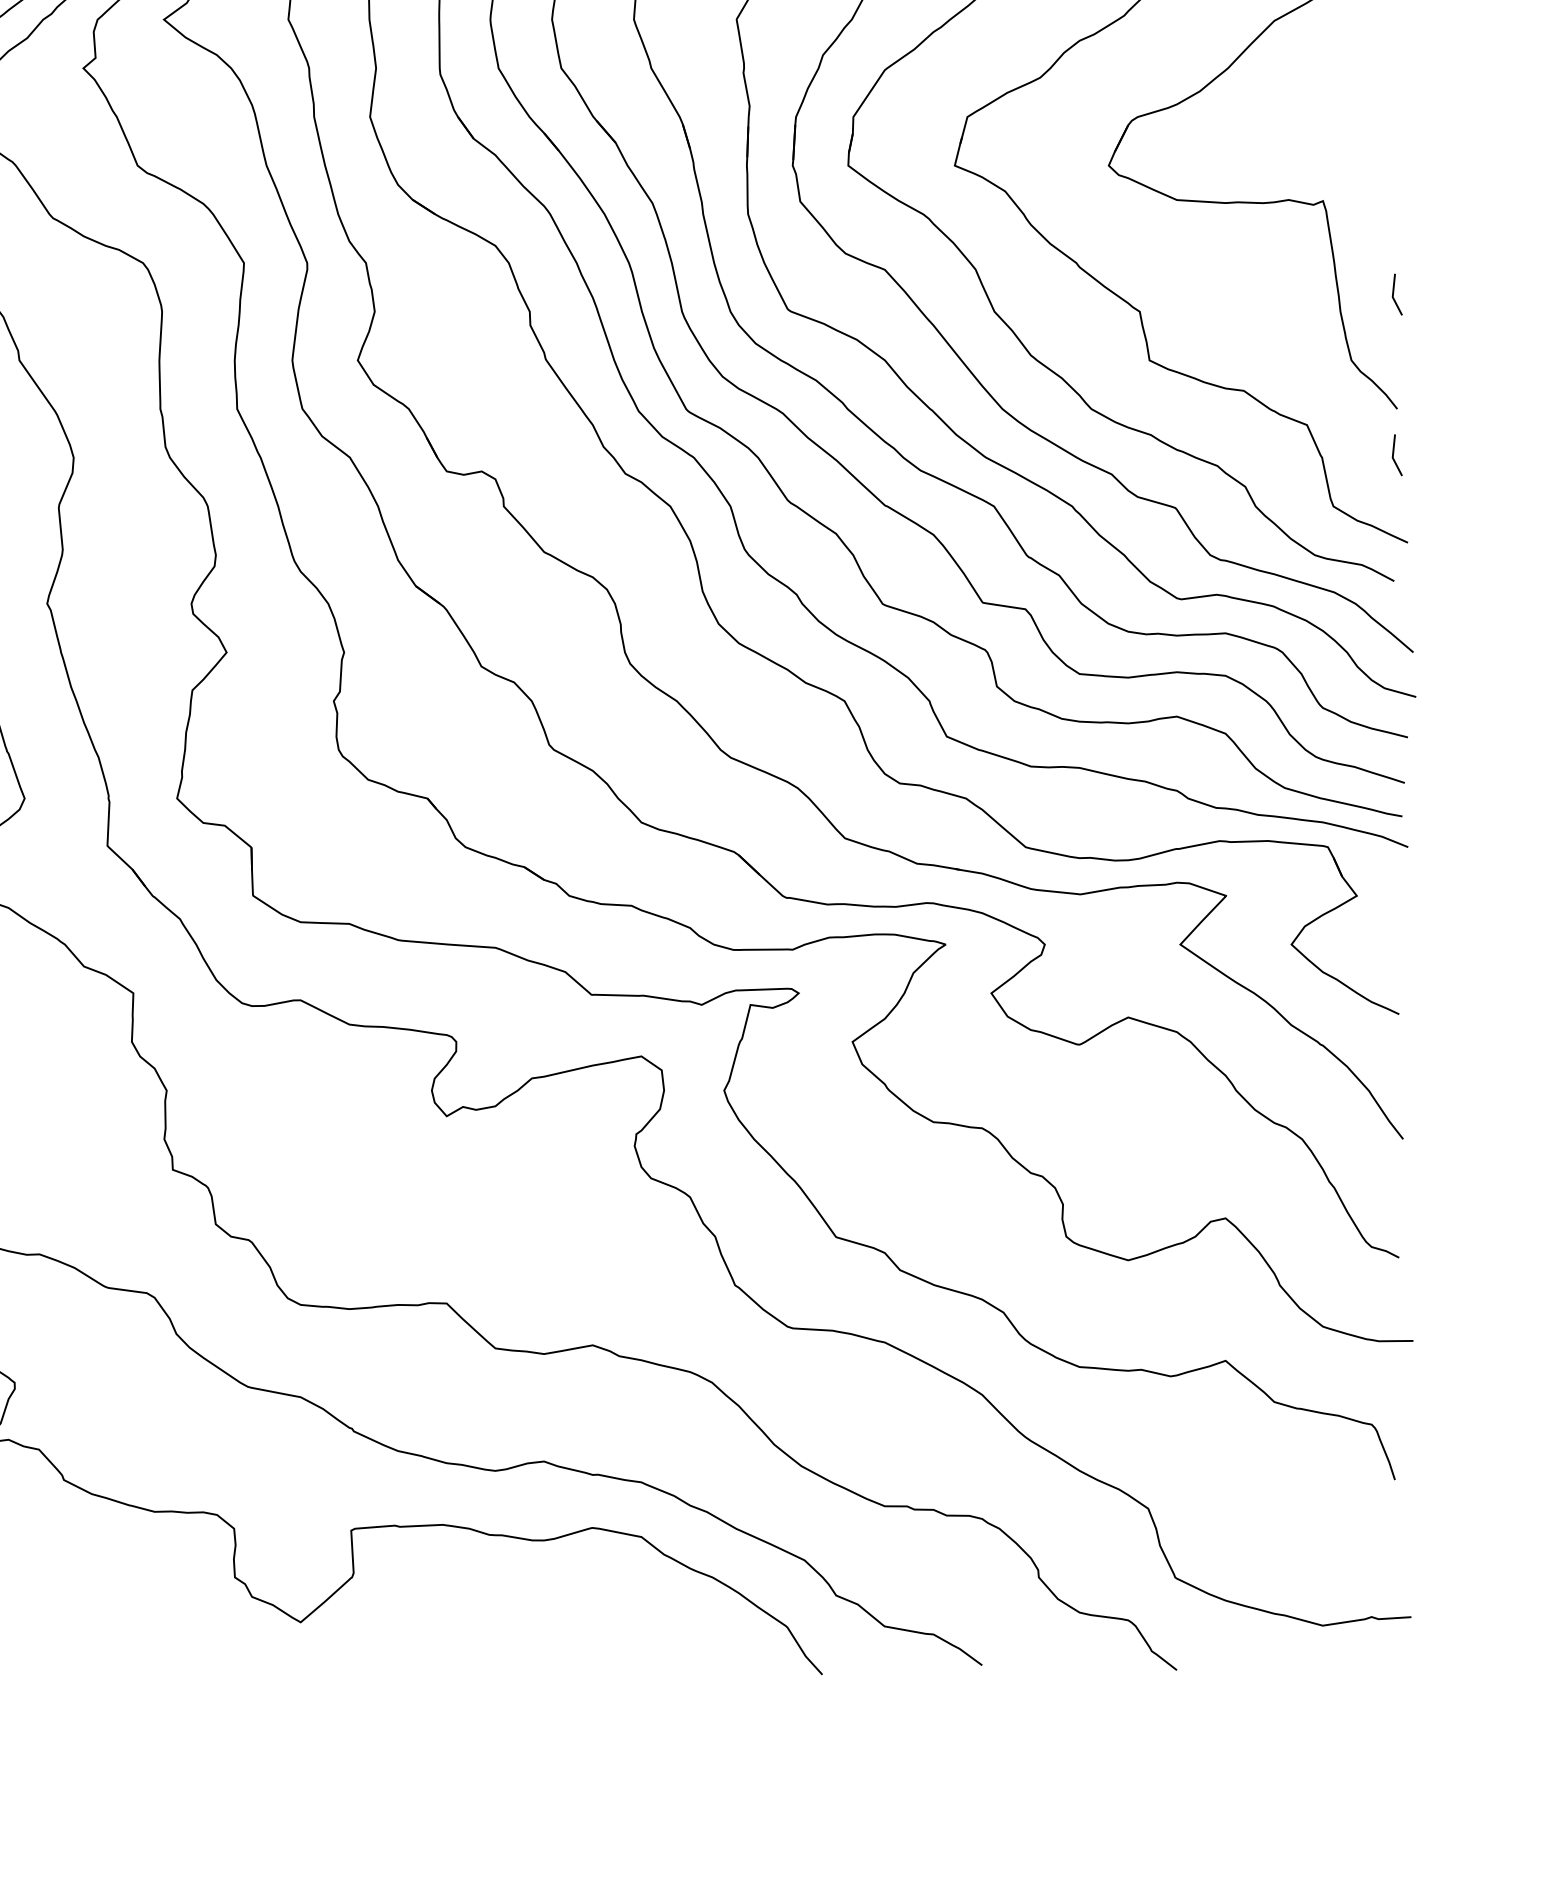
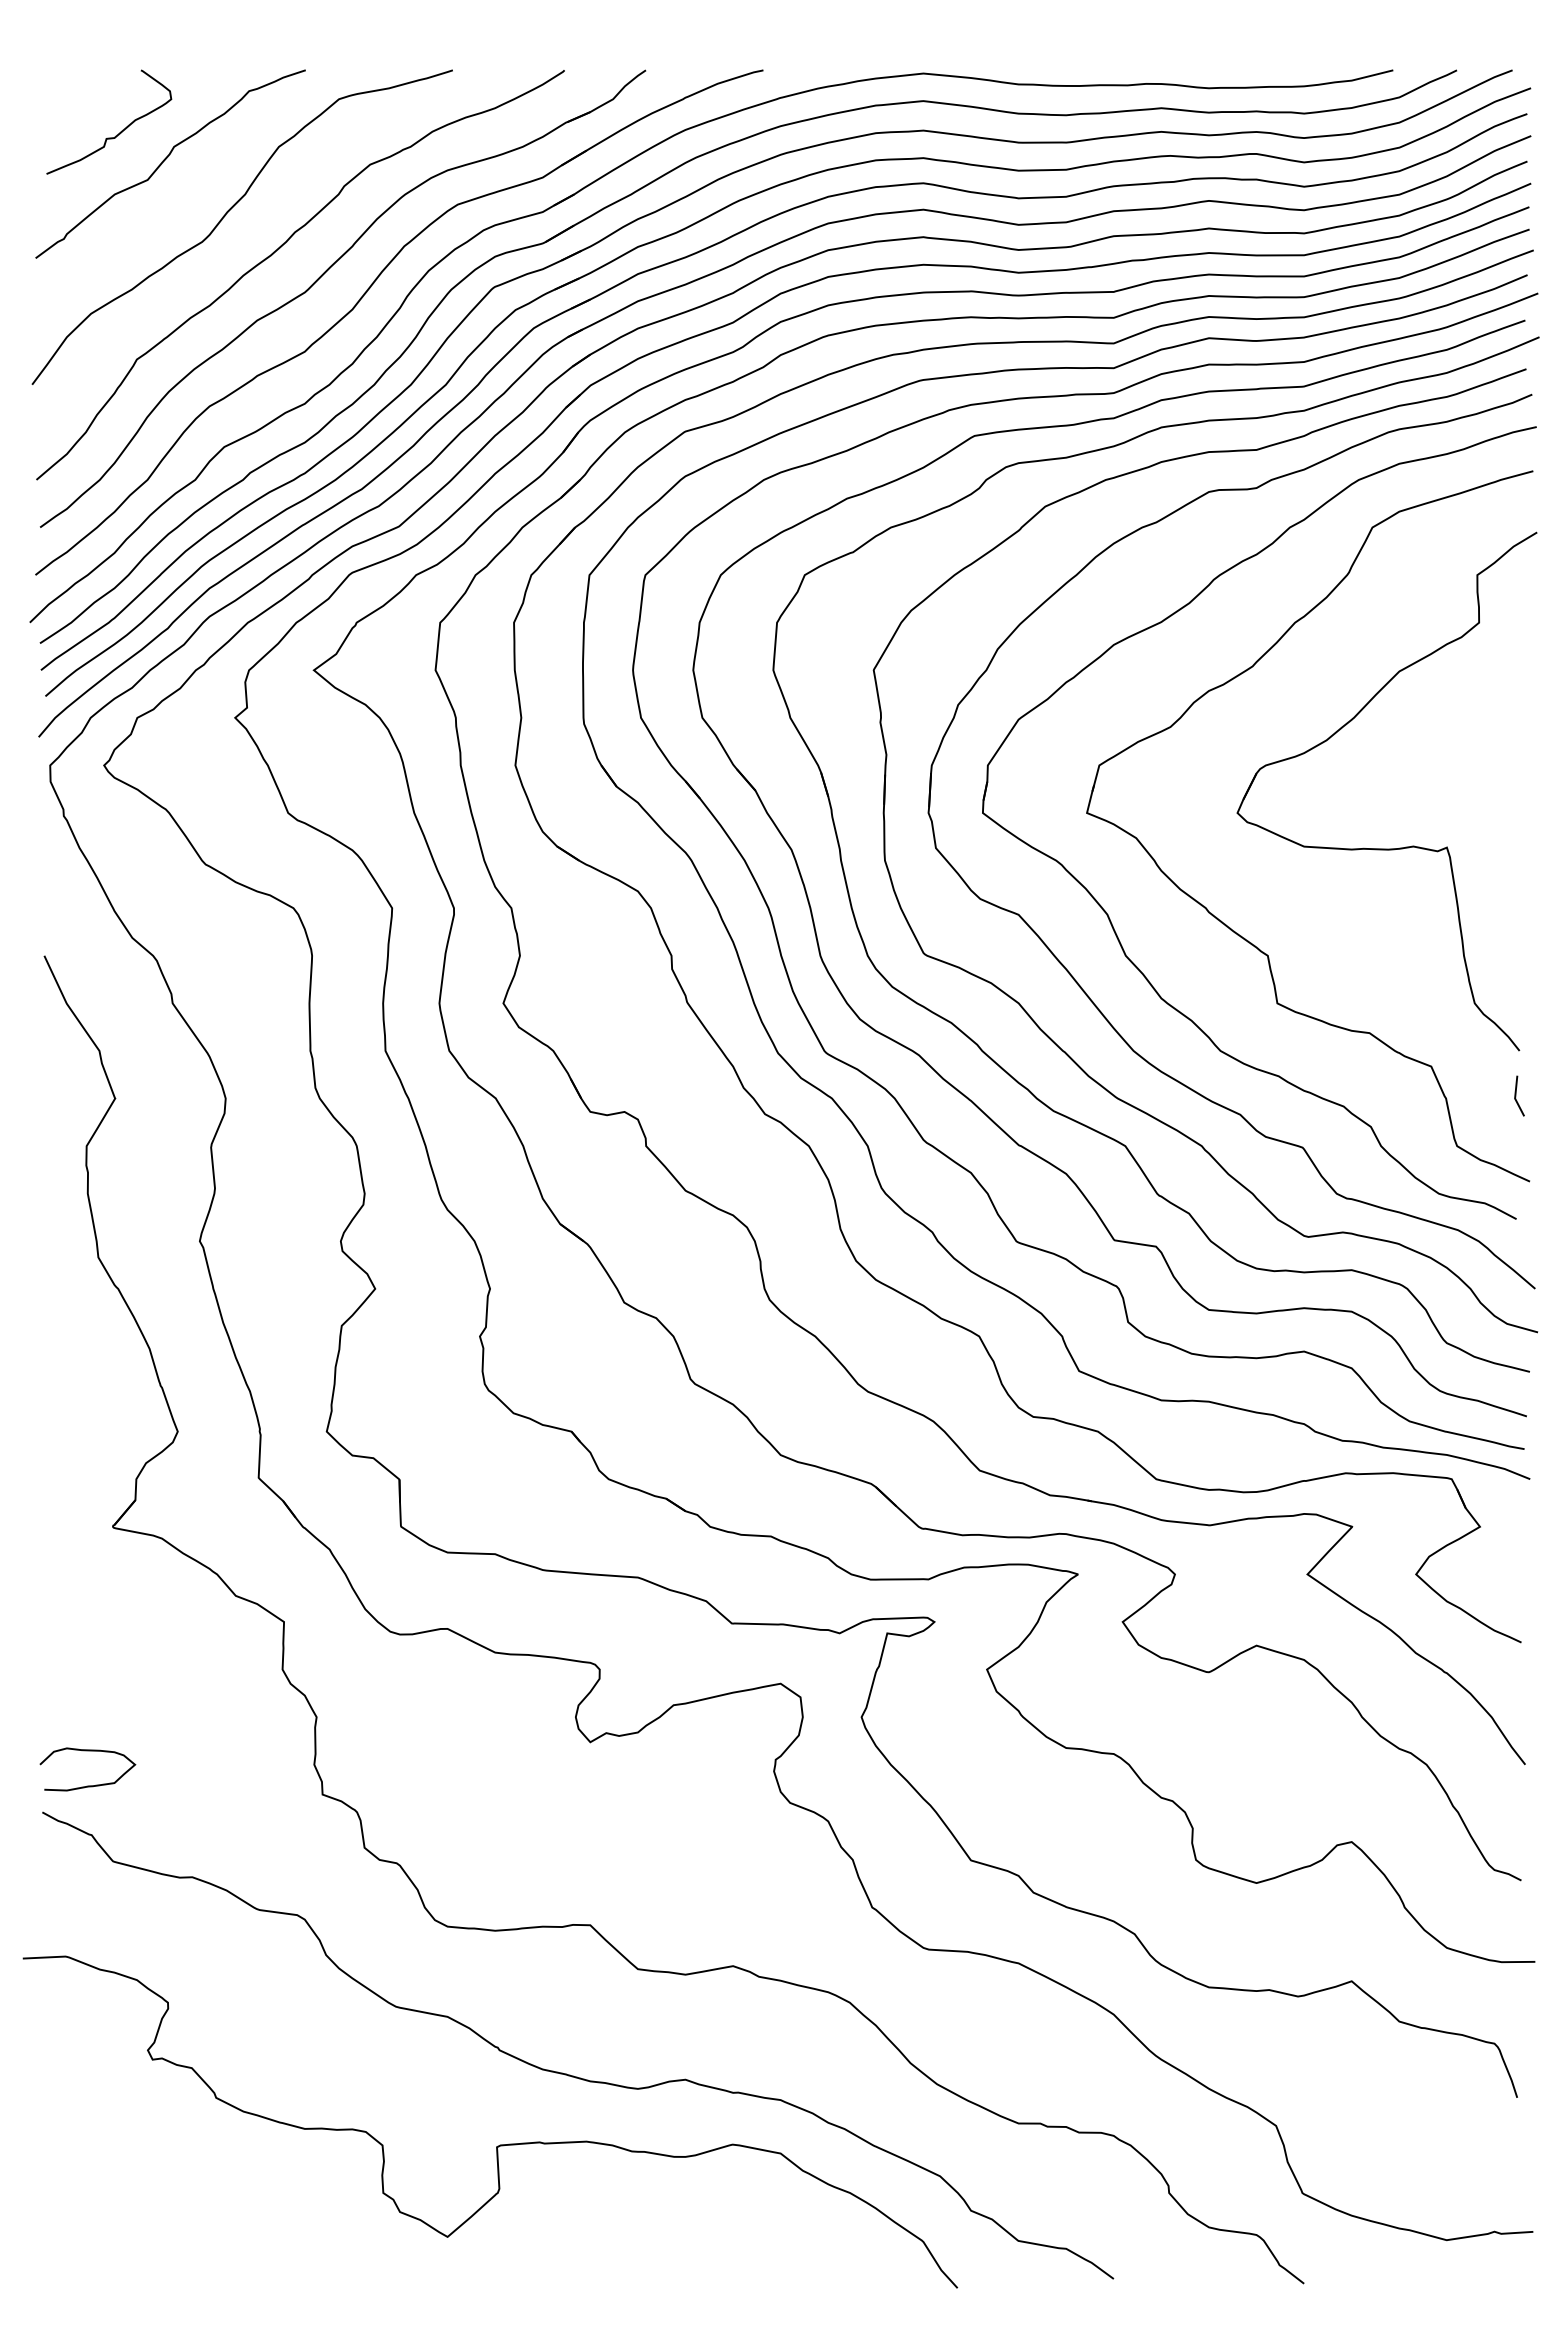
line: (1394, 294) -> (1516, 938), removed

